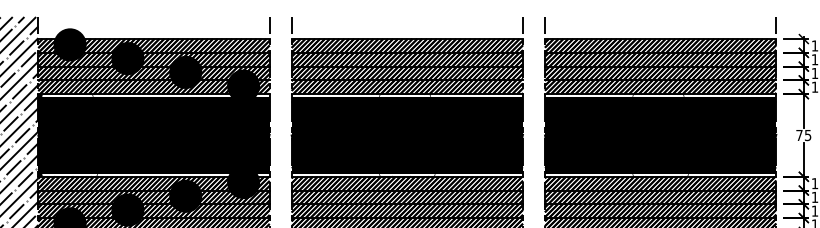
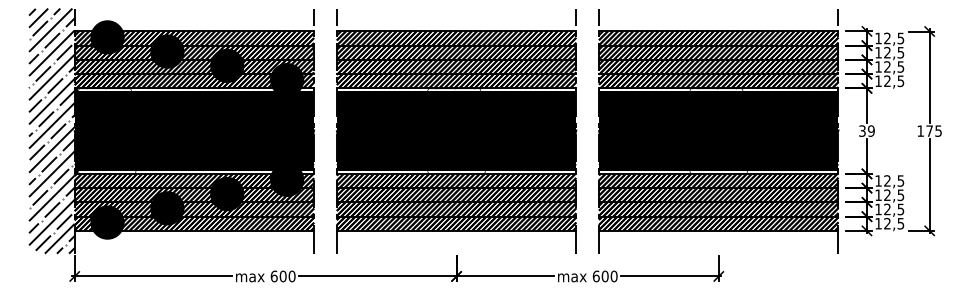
text: (803, 134) -> (866, 130), 75 -> 39

